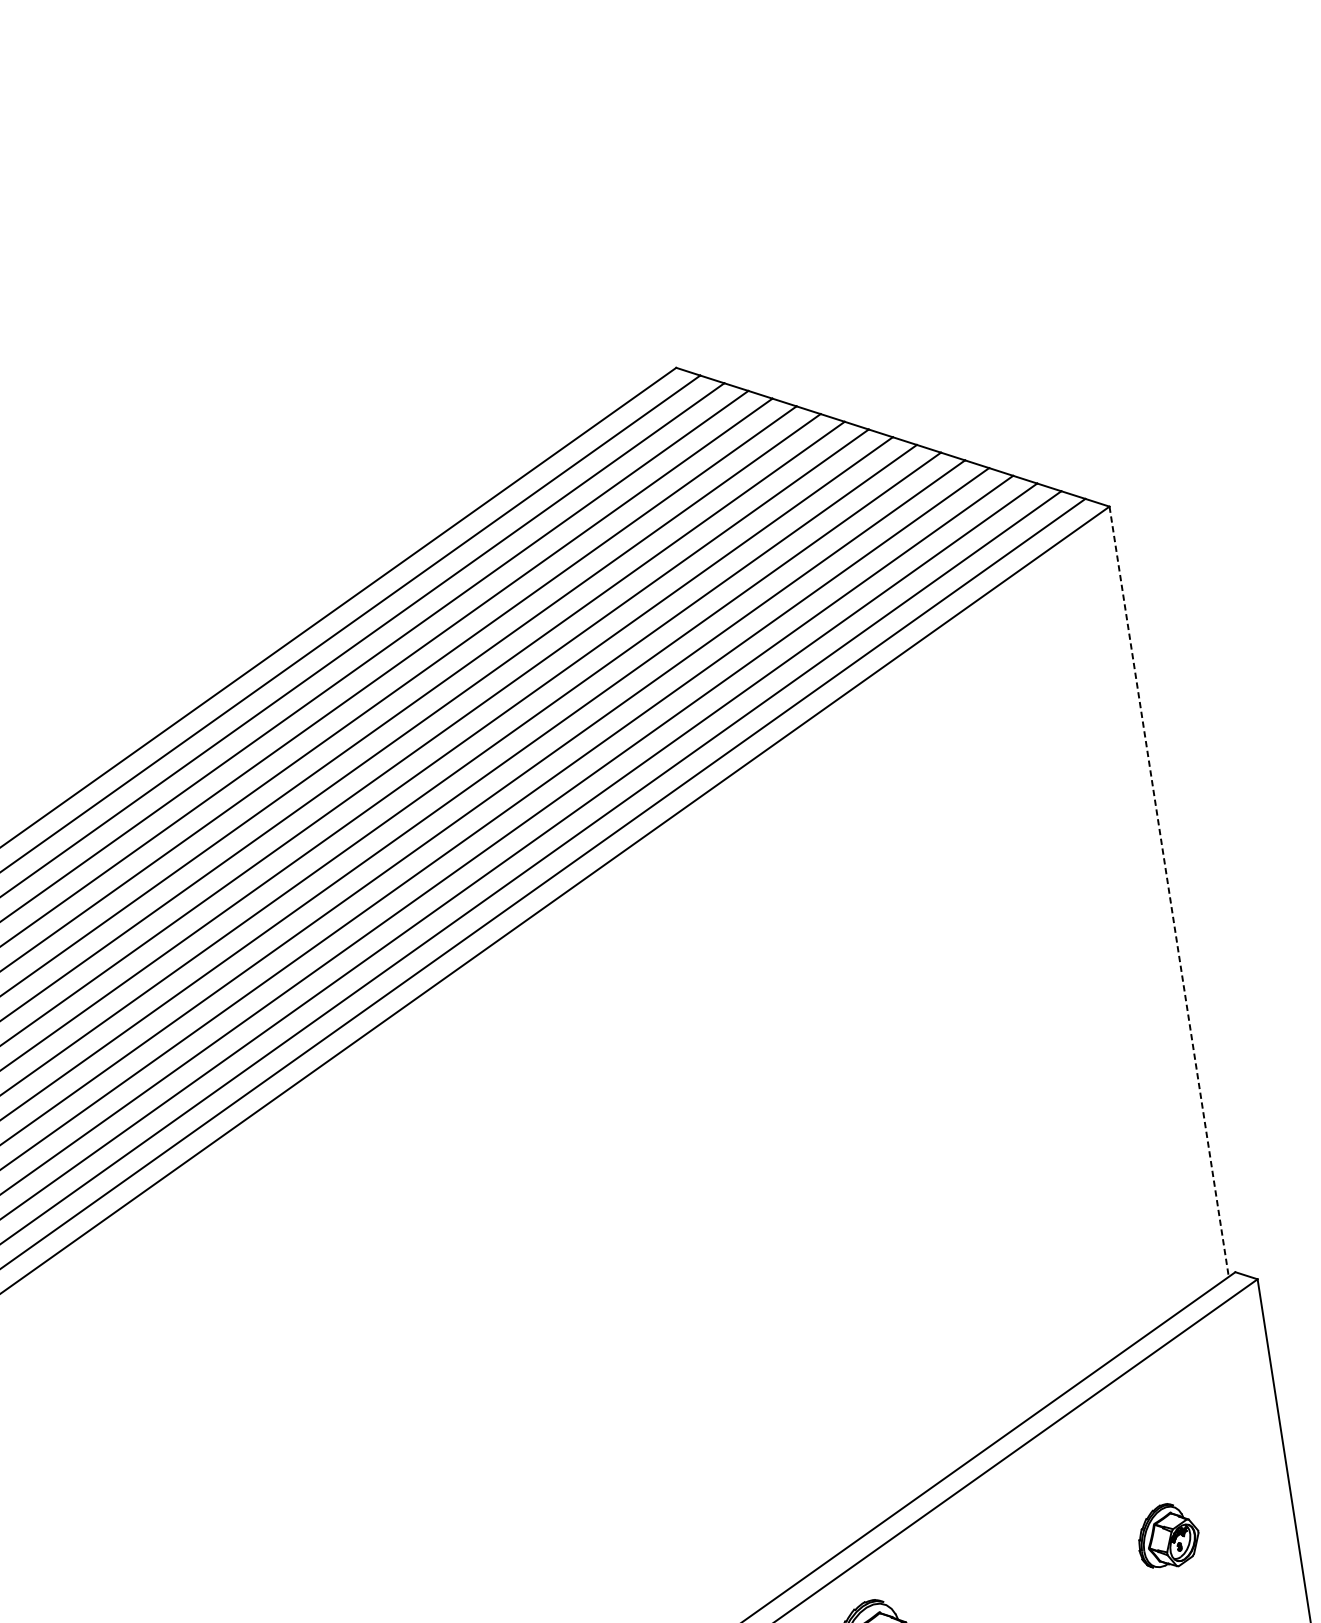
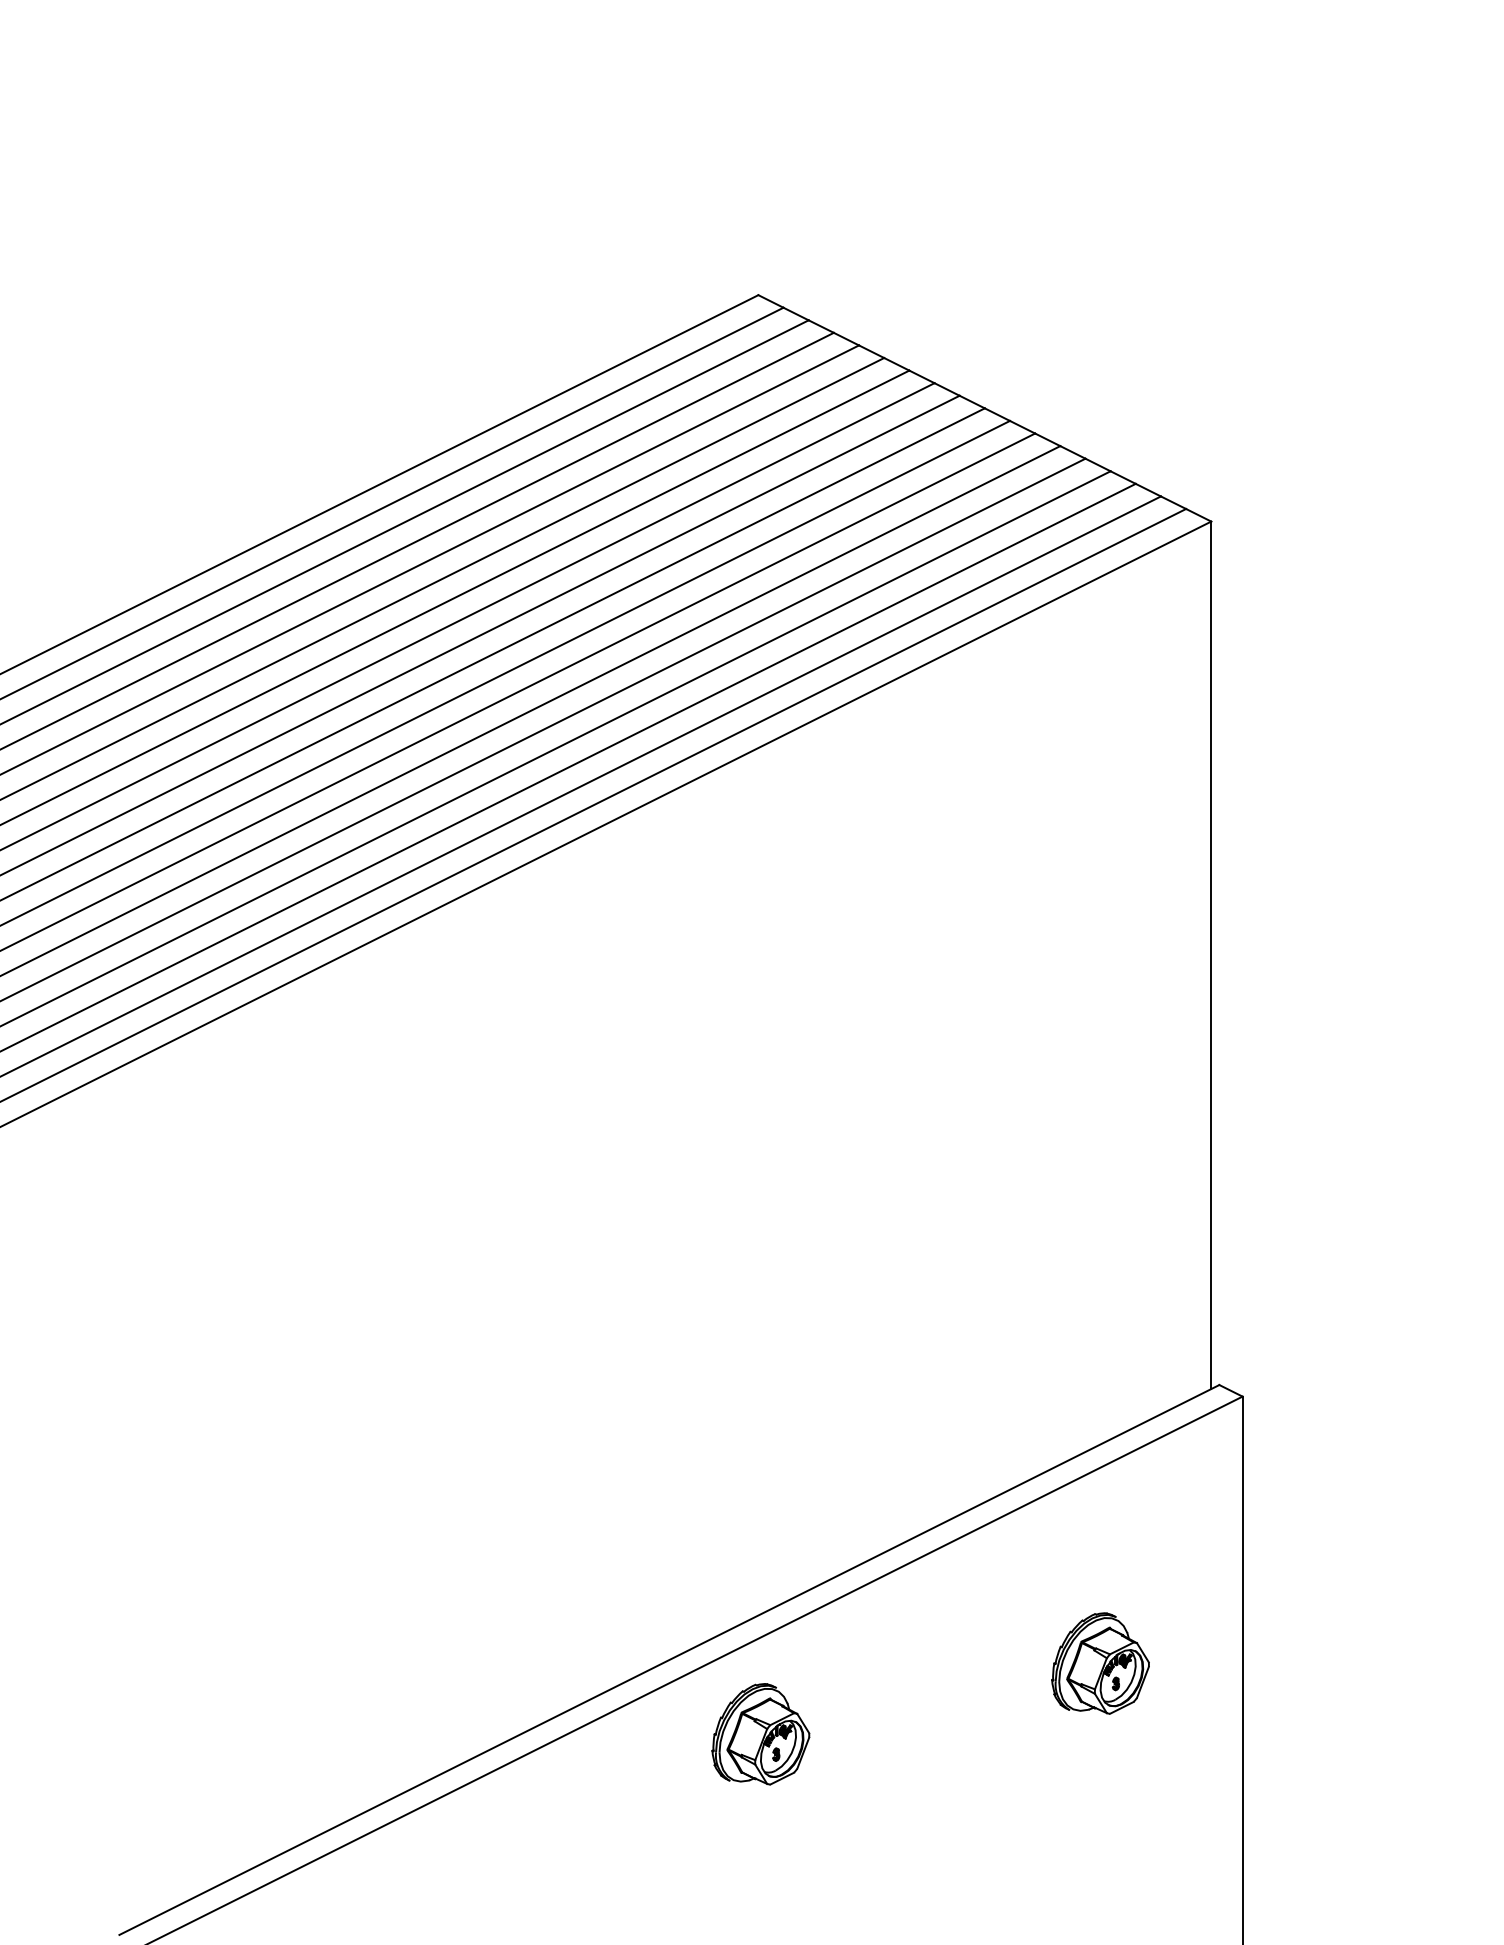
line: (1169, 891) -> (1211, 955), dashed -> solid
part: (1168, 1535) -> (1100, 1663), size x1.43

